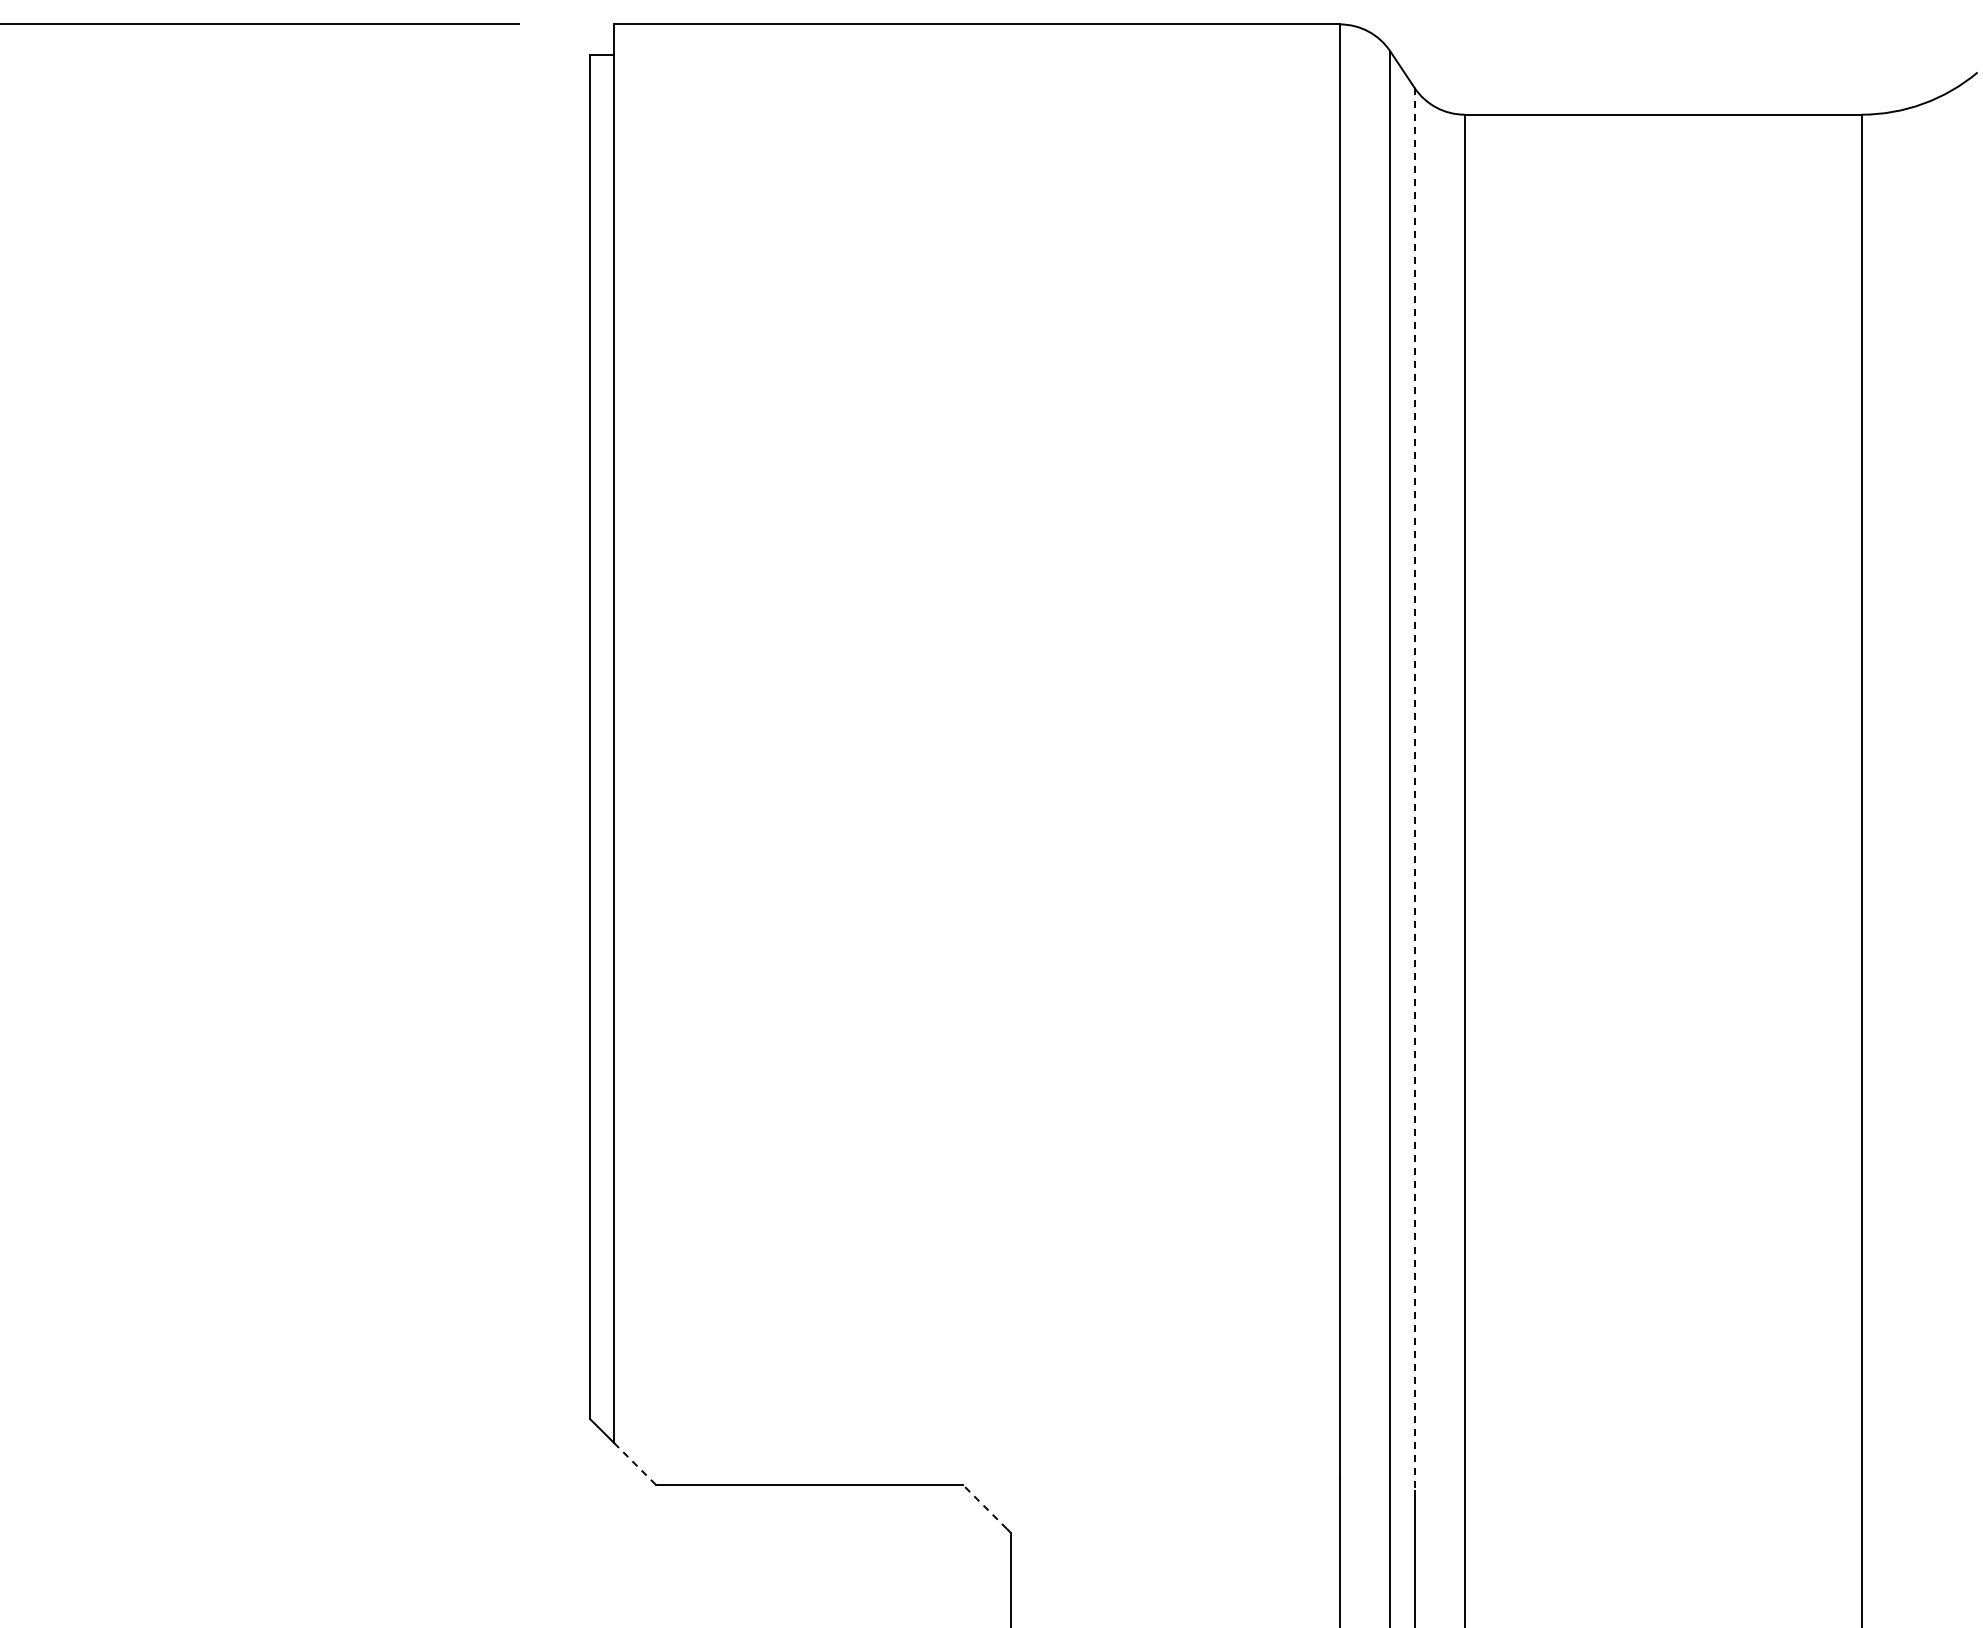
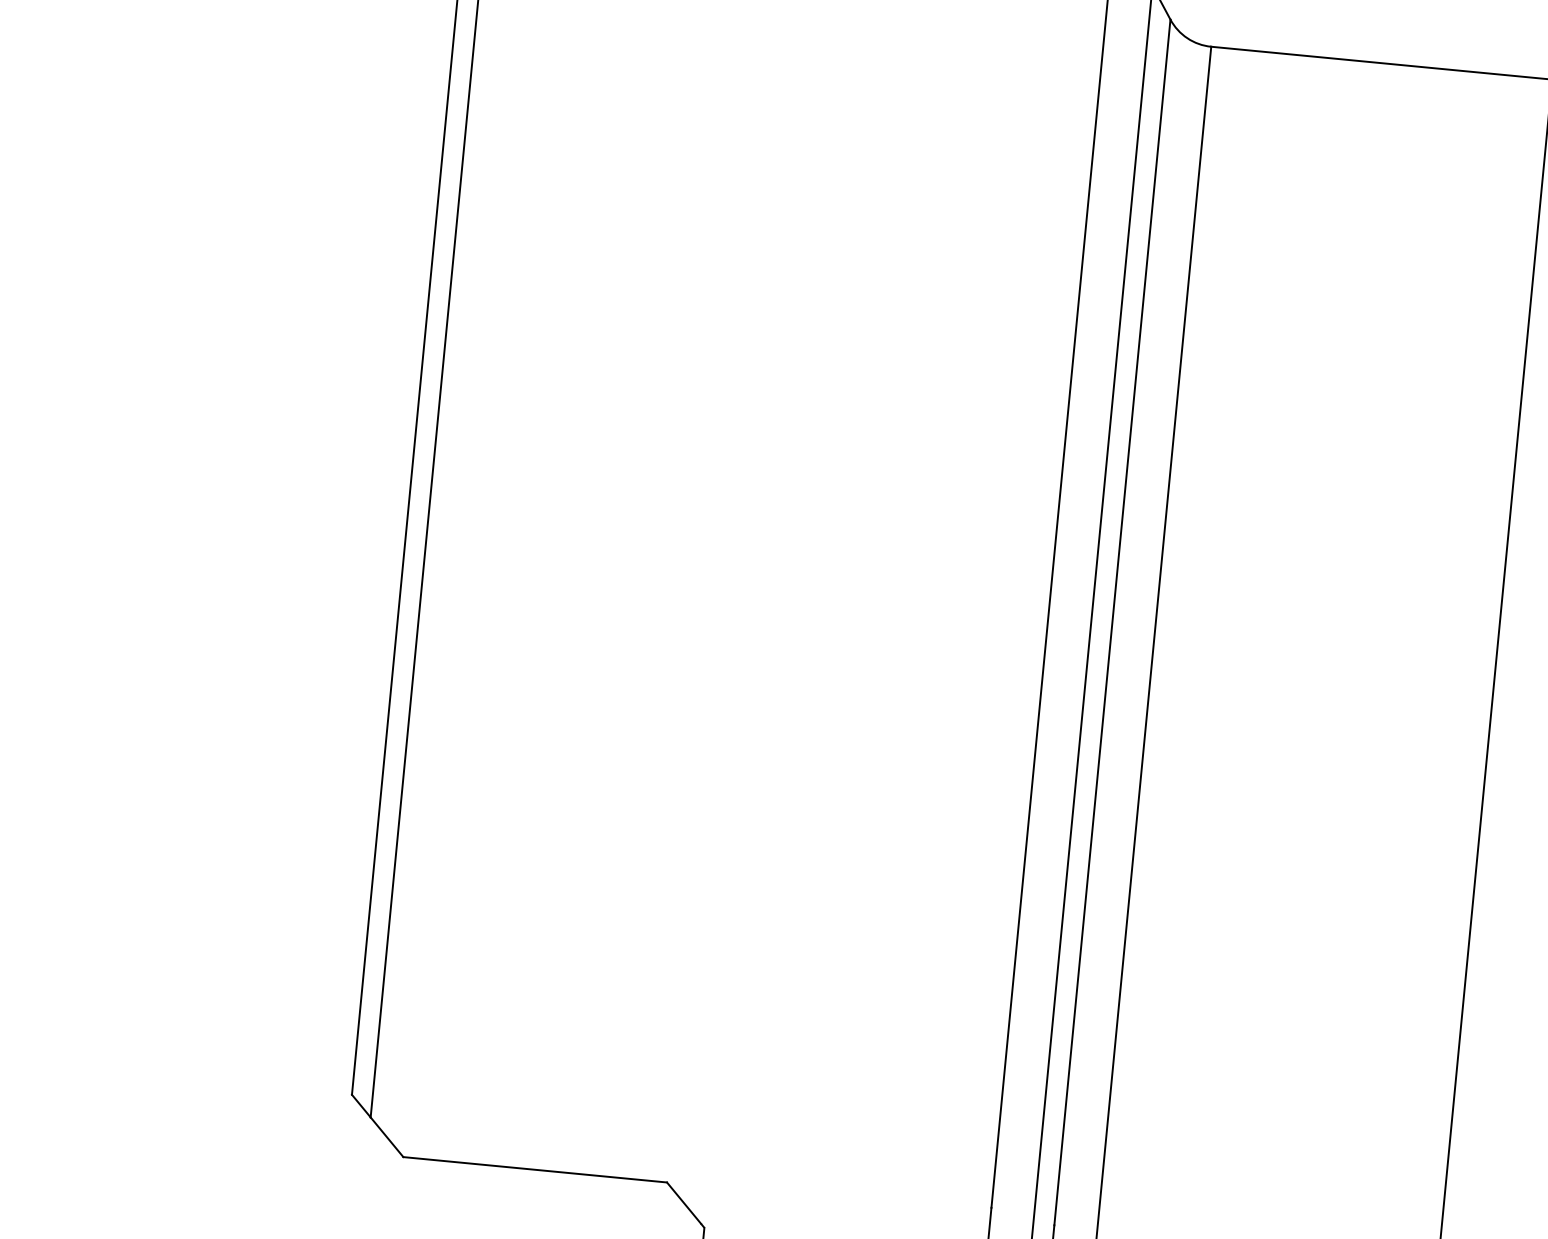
line: (1414, 789) -> (1112, 622), dashed -> solid
line: (635, 1464) -> (387, 1137), dashed -> solid
line: (985, 1507) -> (684, 1203), dashed -> solid

